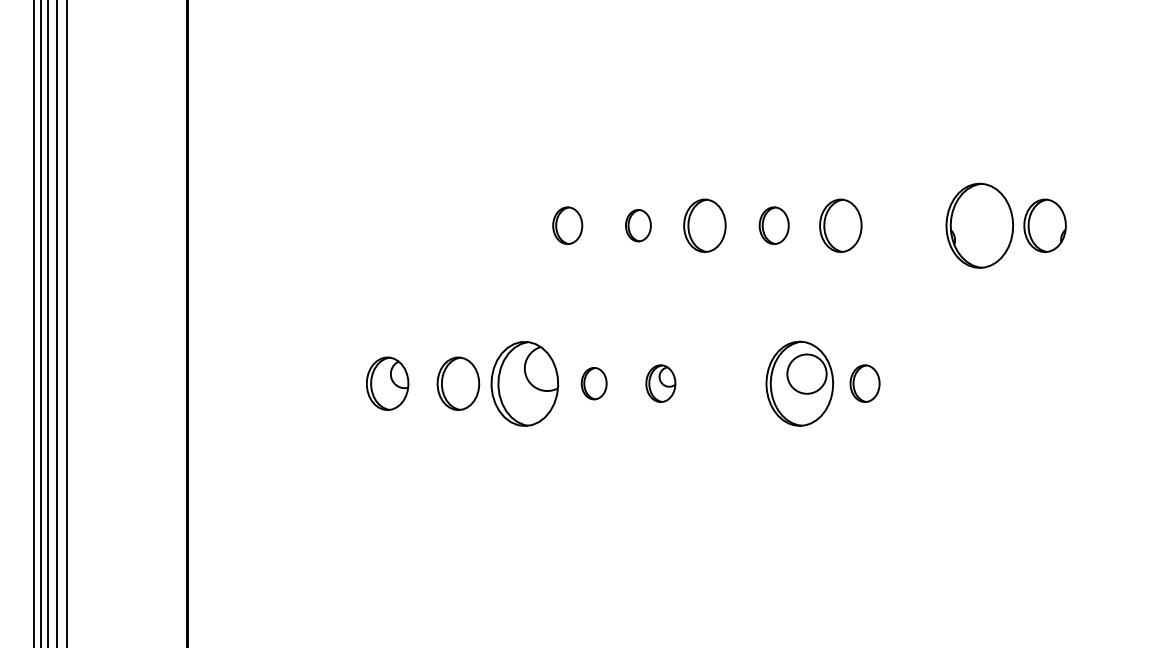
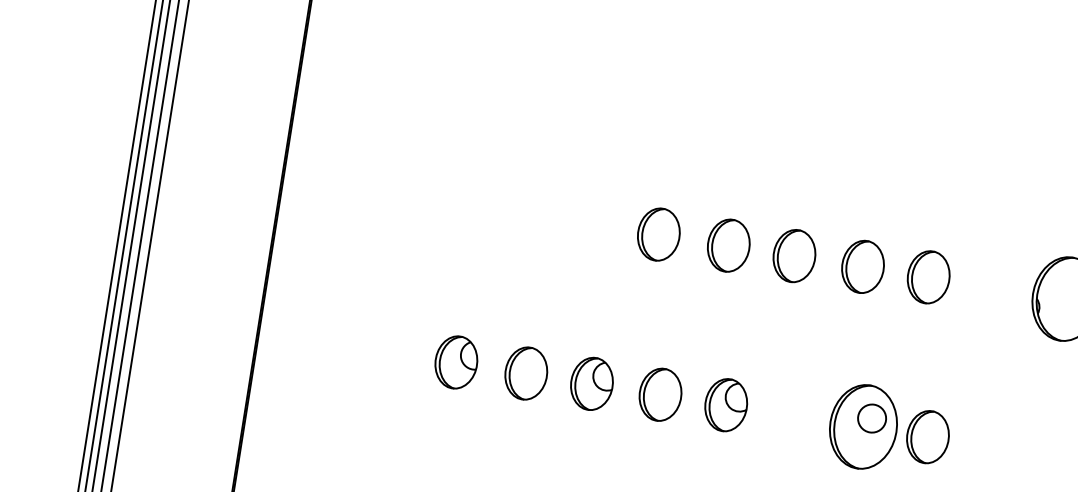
part: (567, 225) -> (658, 234), size x1.43
part: (638, 225) -> (728, 245), size x1.67
part: (773, 225) -> (862, 266), size x1.43
circle: (806, 374) -> (871, 418), size x0.71
part: (524, 383) -> (591, 383), size x0.62
part: (593, 383) -> (659, 394), size x1.67
part: (660, 383) -> (725, 404), size x1.43
part: (864, 383) -> (927, 436), size x1.43

